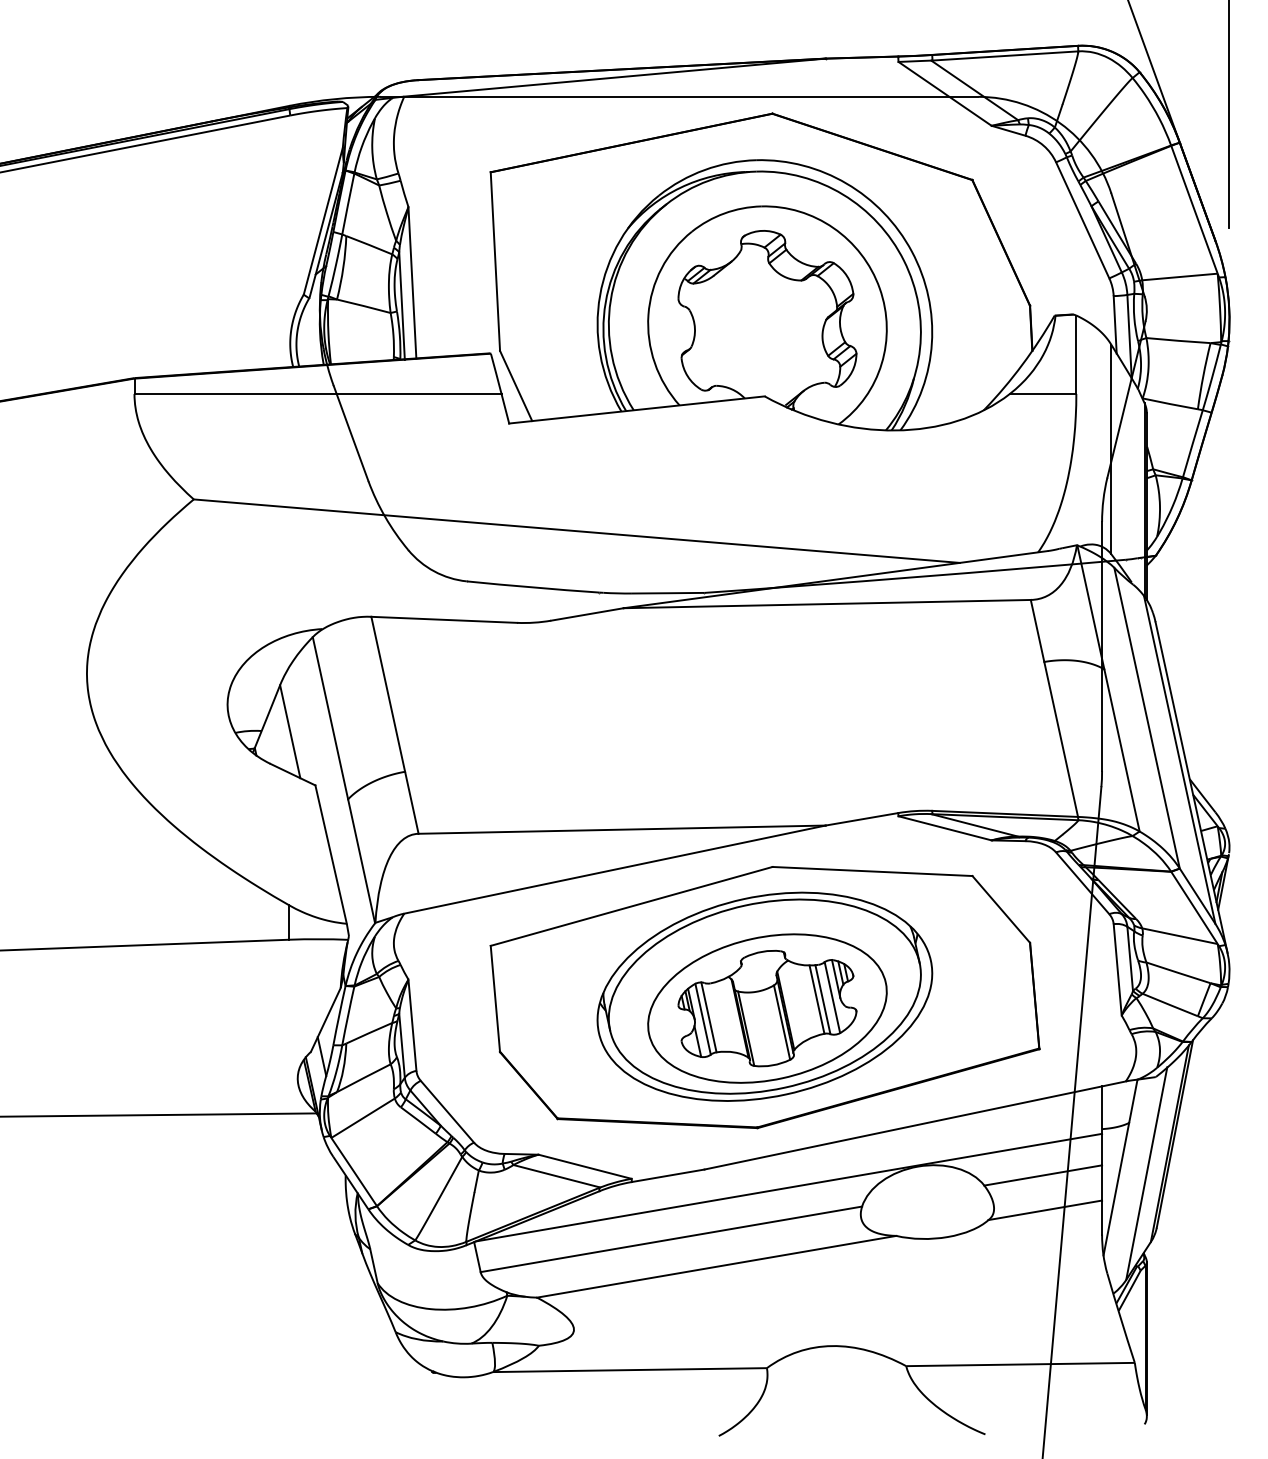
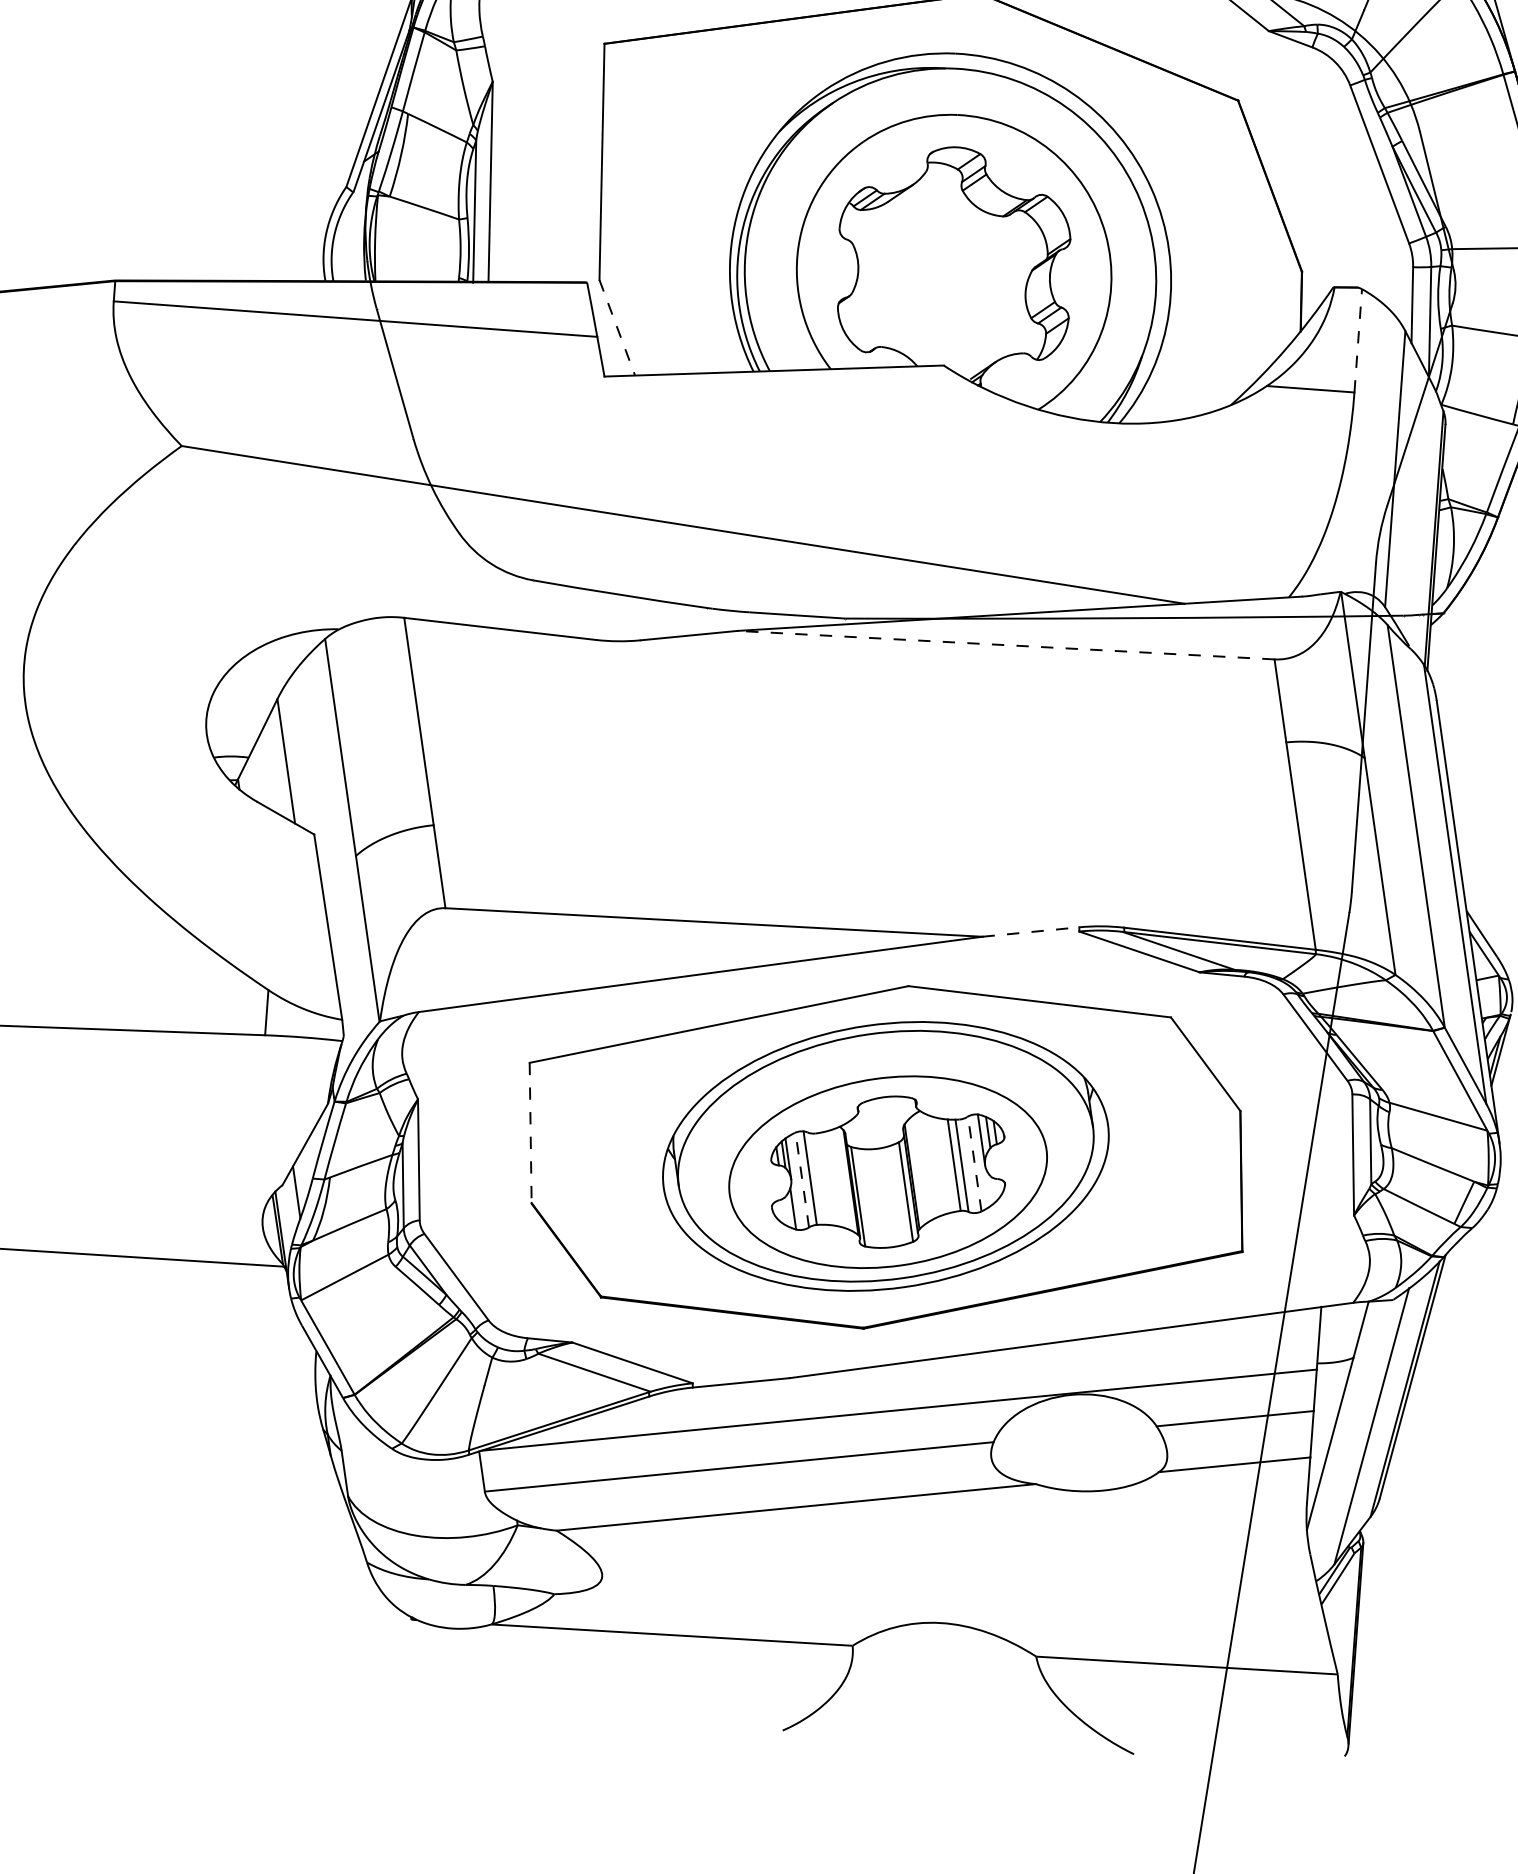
line: (1076, 354) -> (1358, 340), solid -> dashed
line: (516, 385) -> (617, 327), solid -> dashed
line: (827, 604) -> (1006, 645), solid -> dashed
line: (861, 819) -> (1030, 932), solid -> dashed
line: (832, 997) -> (974, 1163), solid -> dashed
line: (495, 999) -> (530, 1133), solid -> dashed
line: (702, 1018) -> (801, 1178), solid -> dashed

